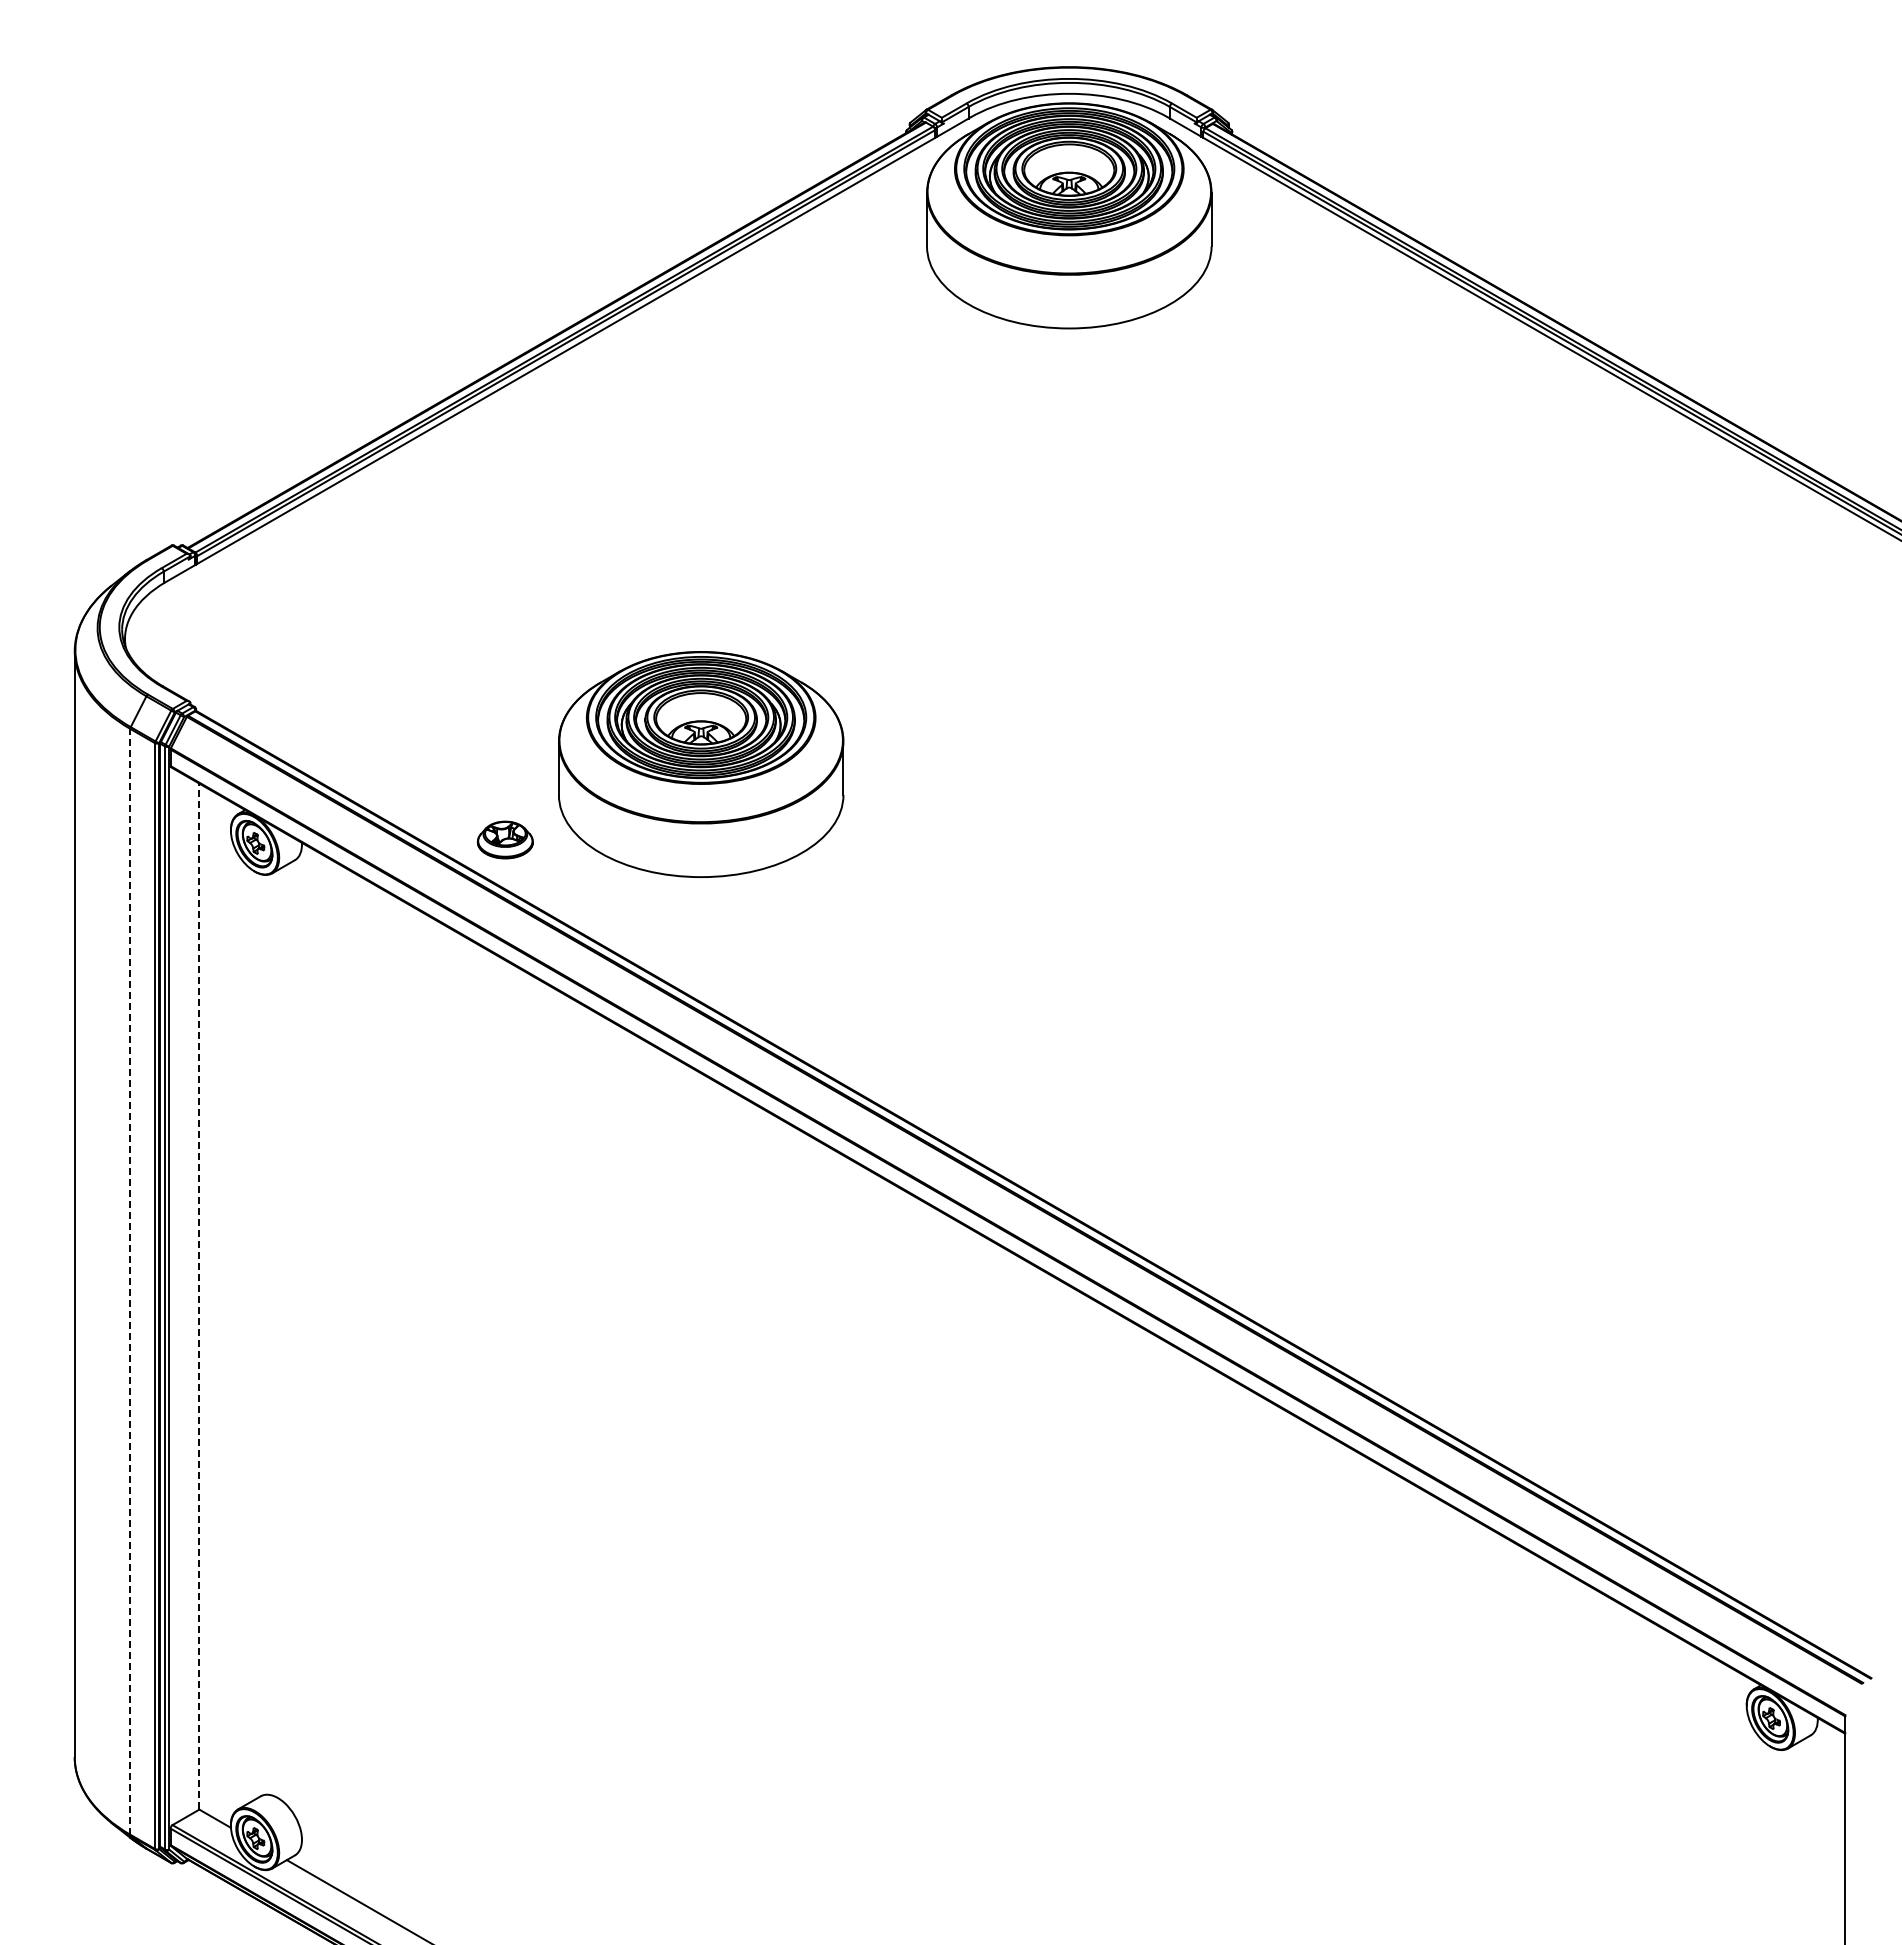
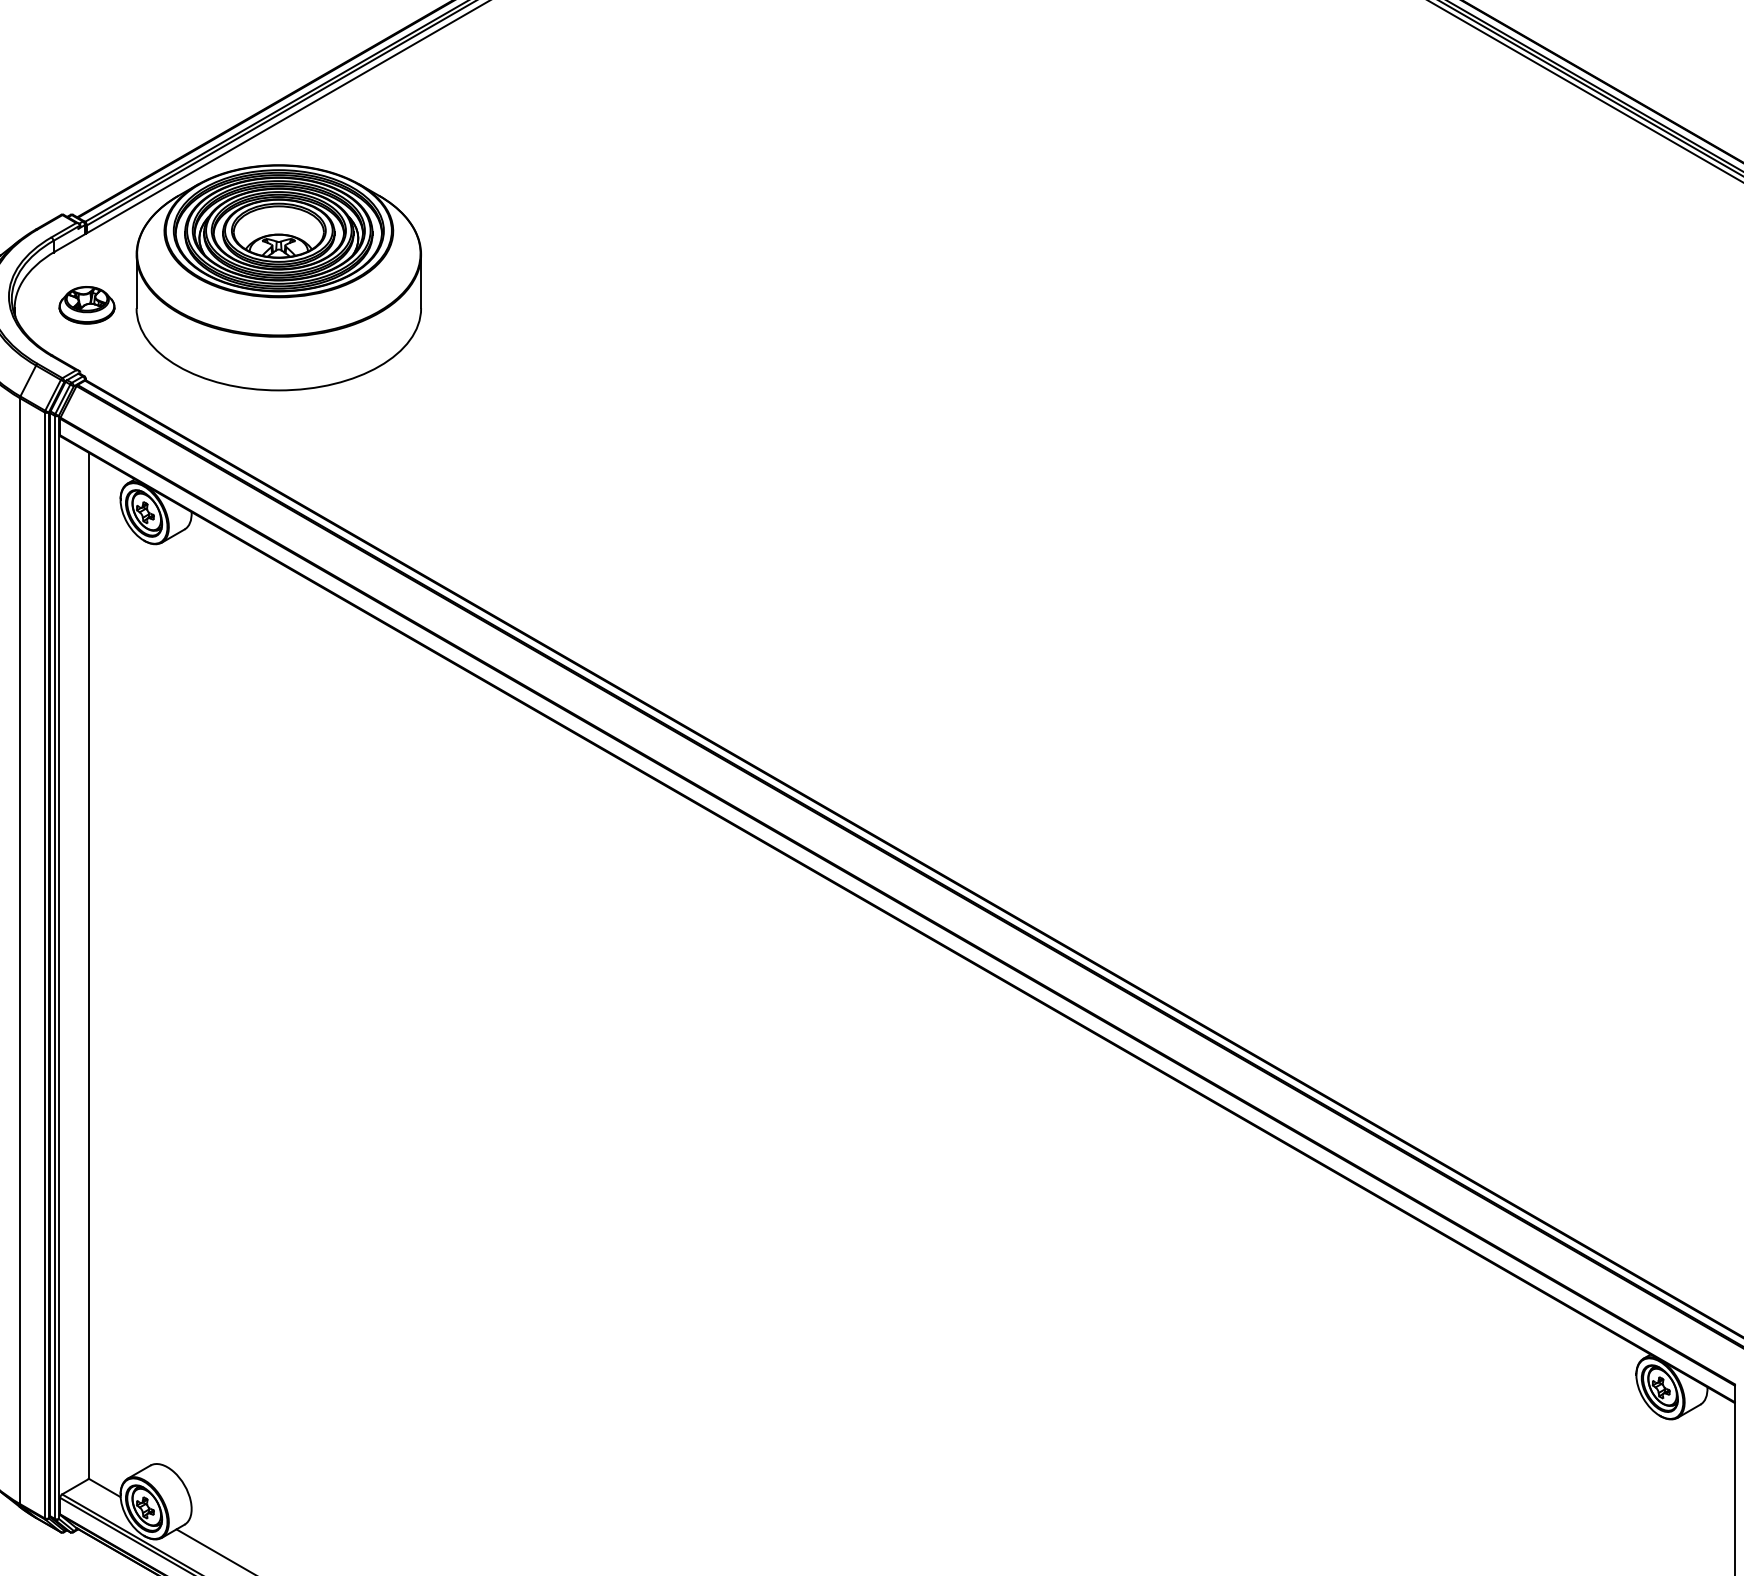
part: (701, 764) -> (279, 277), moved
part: (504, 839) -> (86, 304), moved
line: (130, 1281) -> (20, 950), dashed -> solid
line: (199, 1296) -> (89, 965), dashed -> solid

